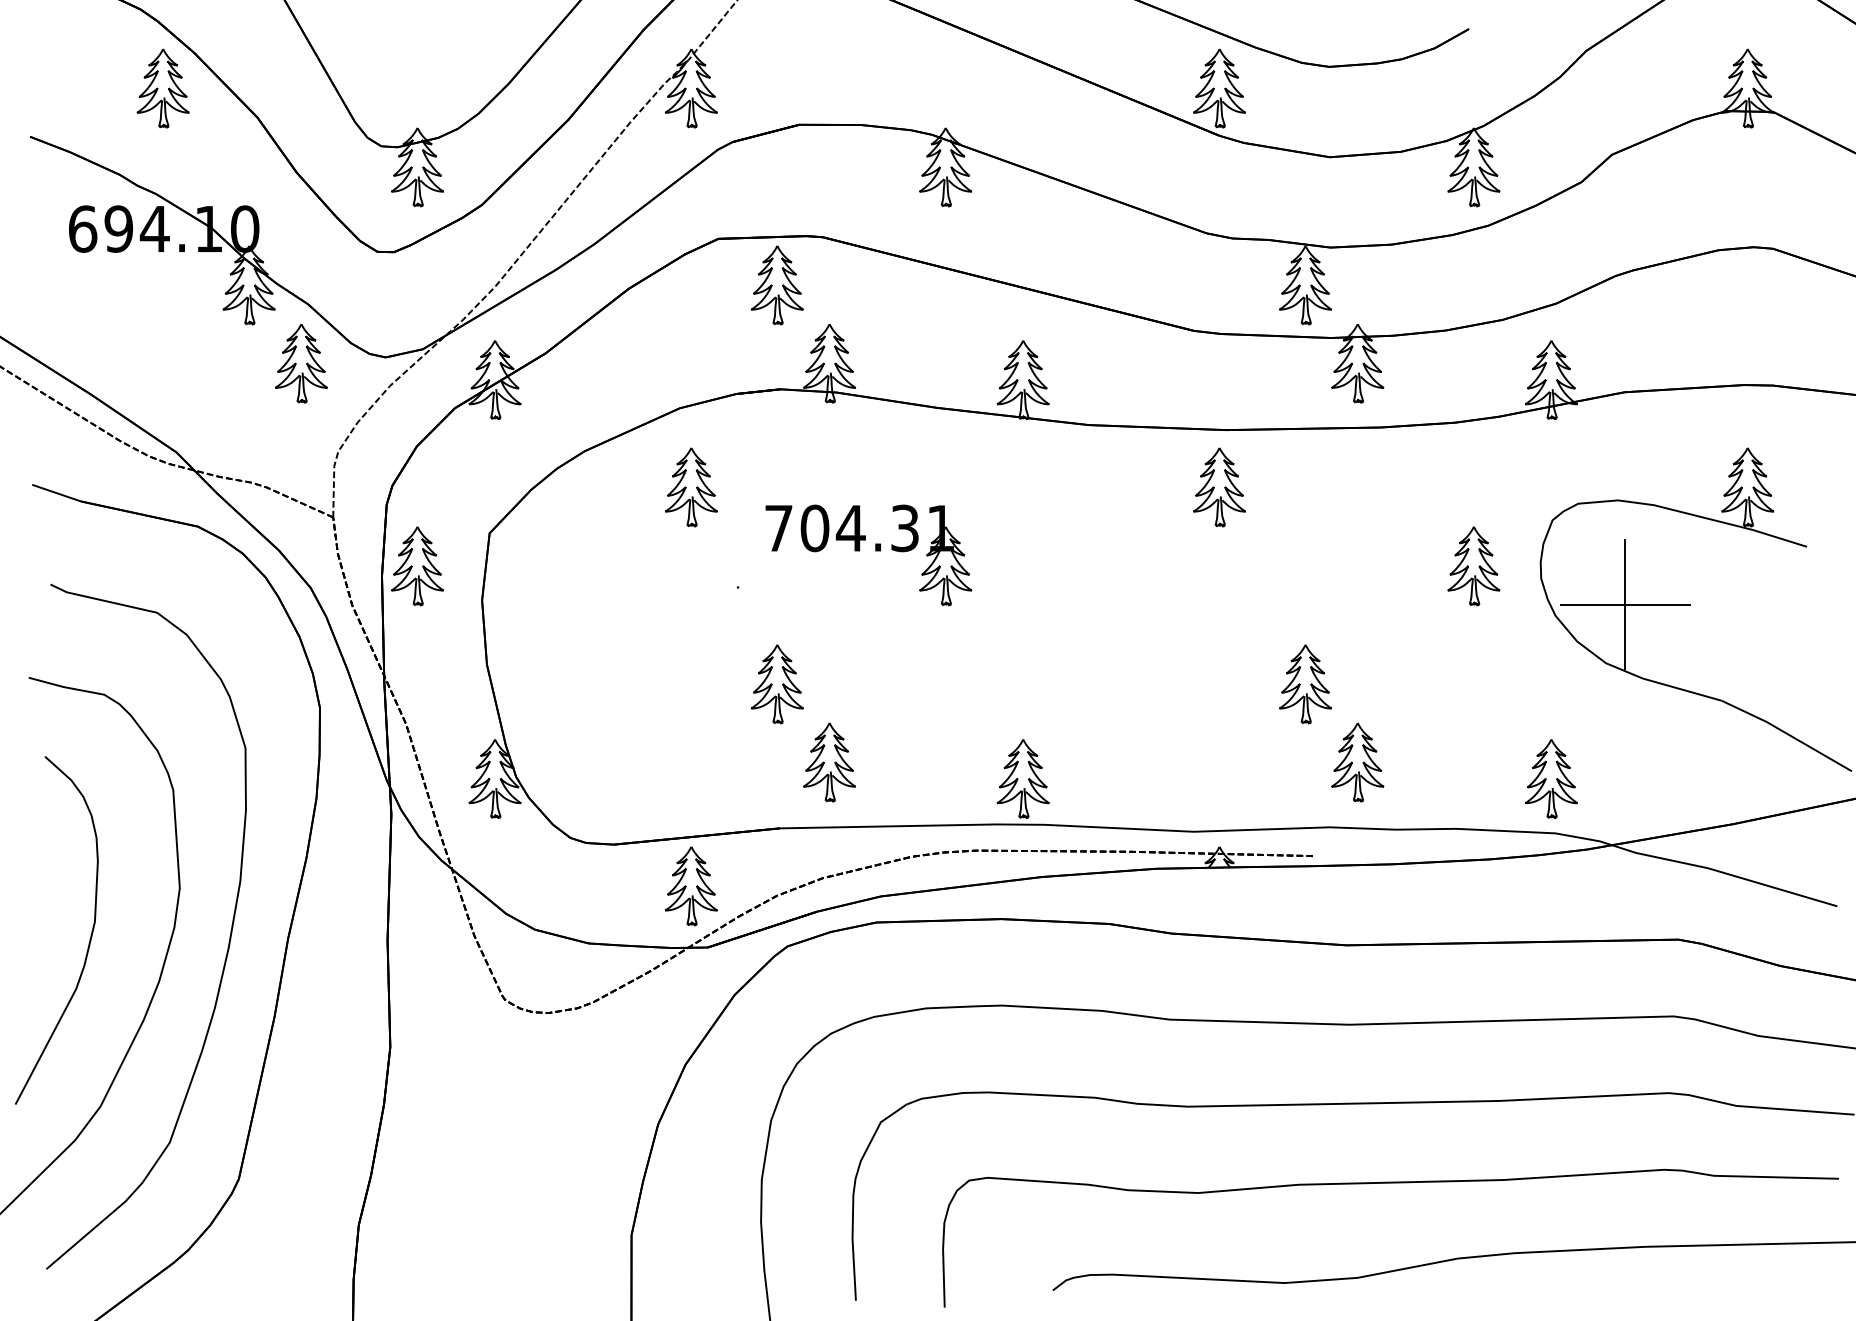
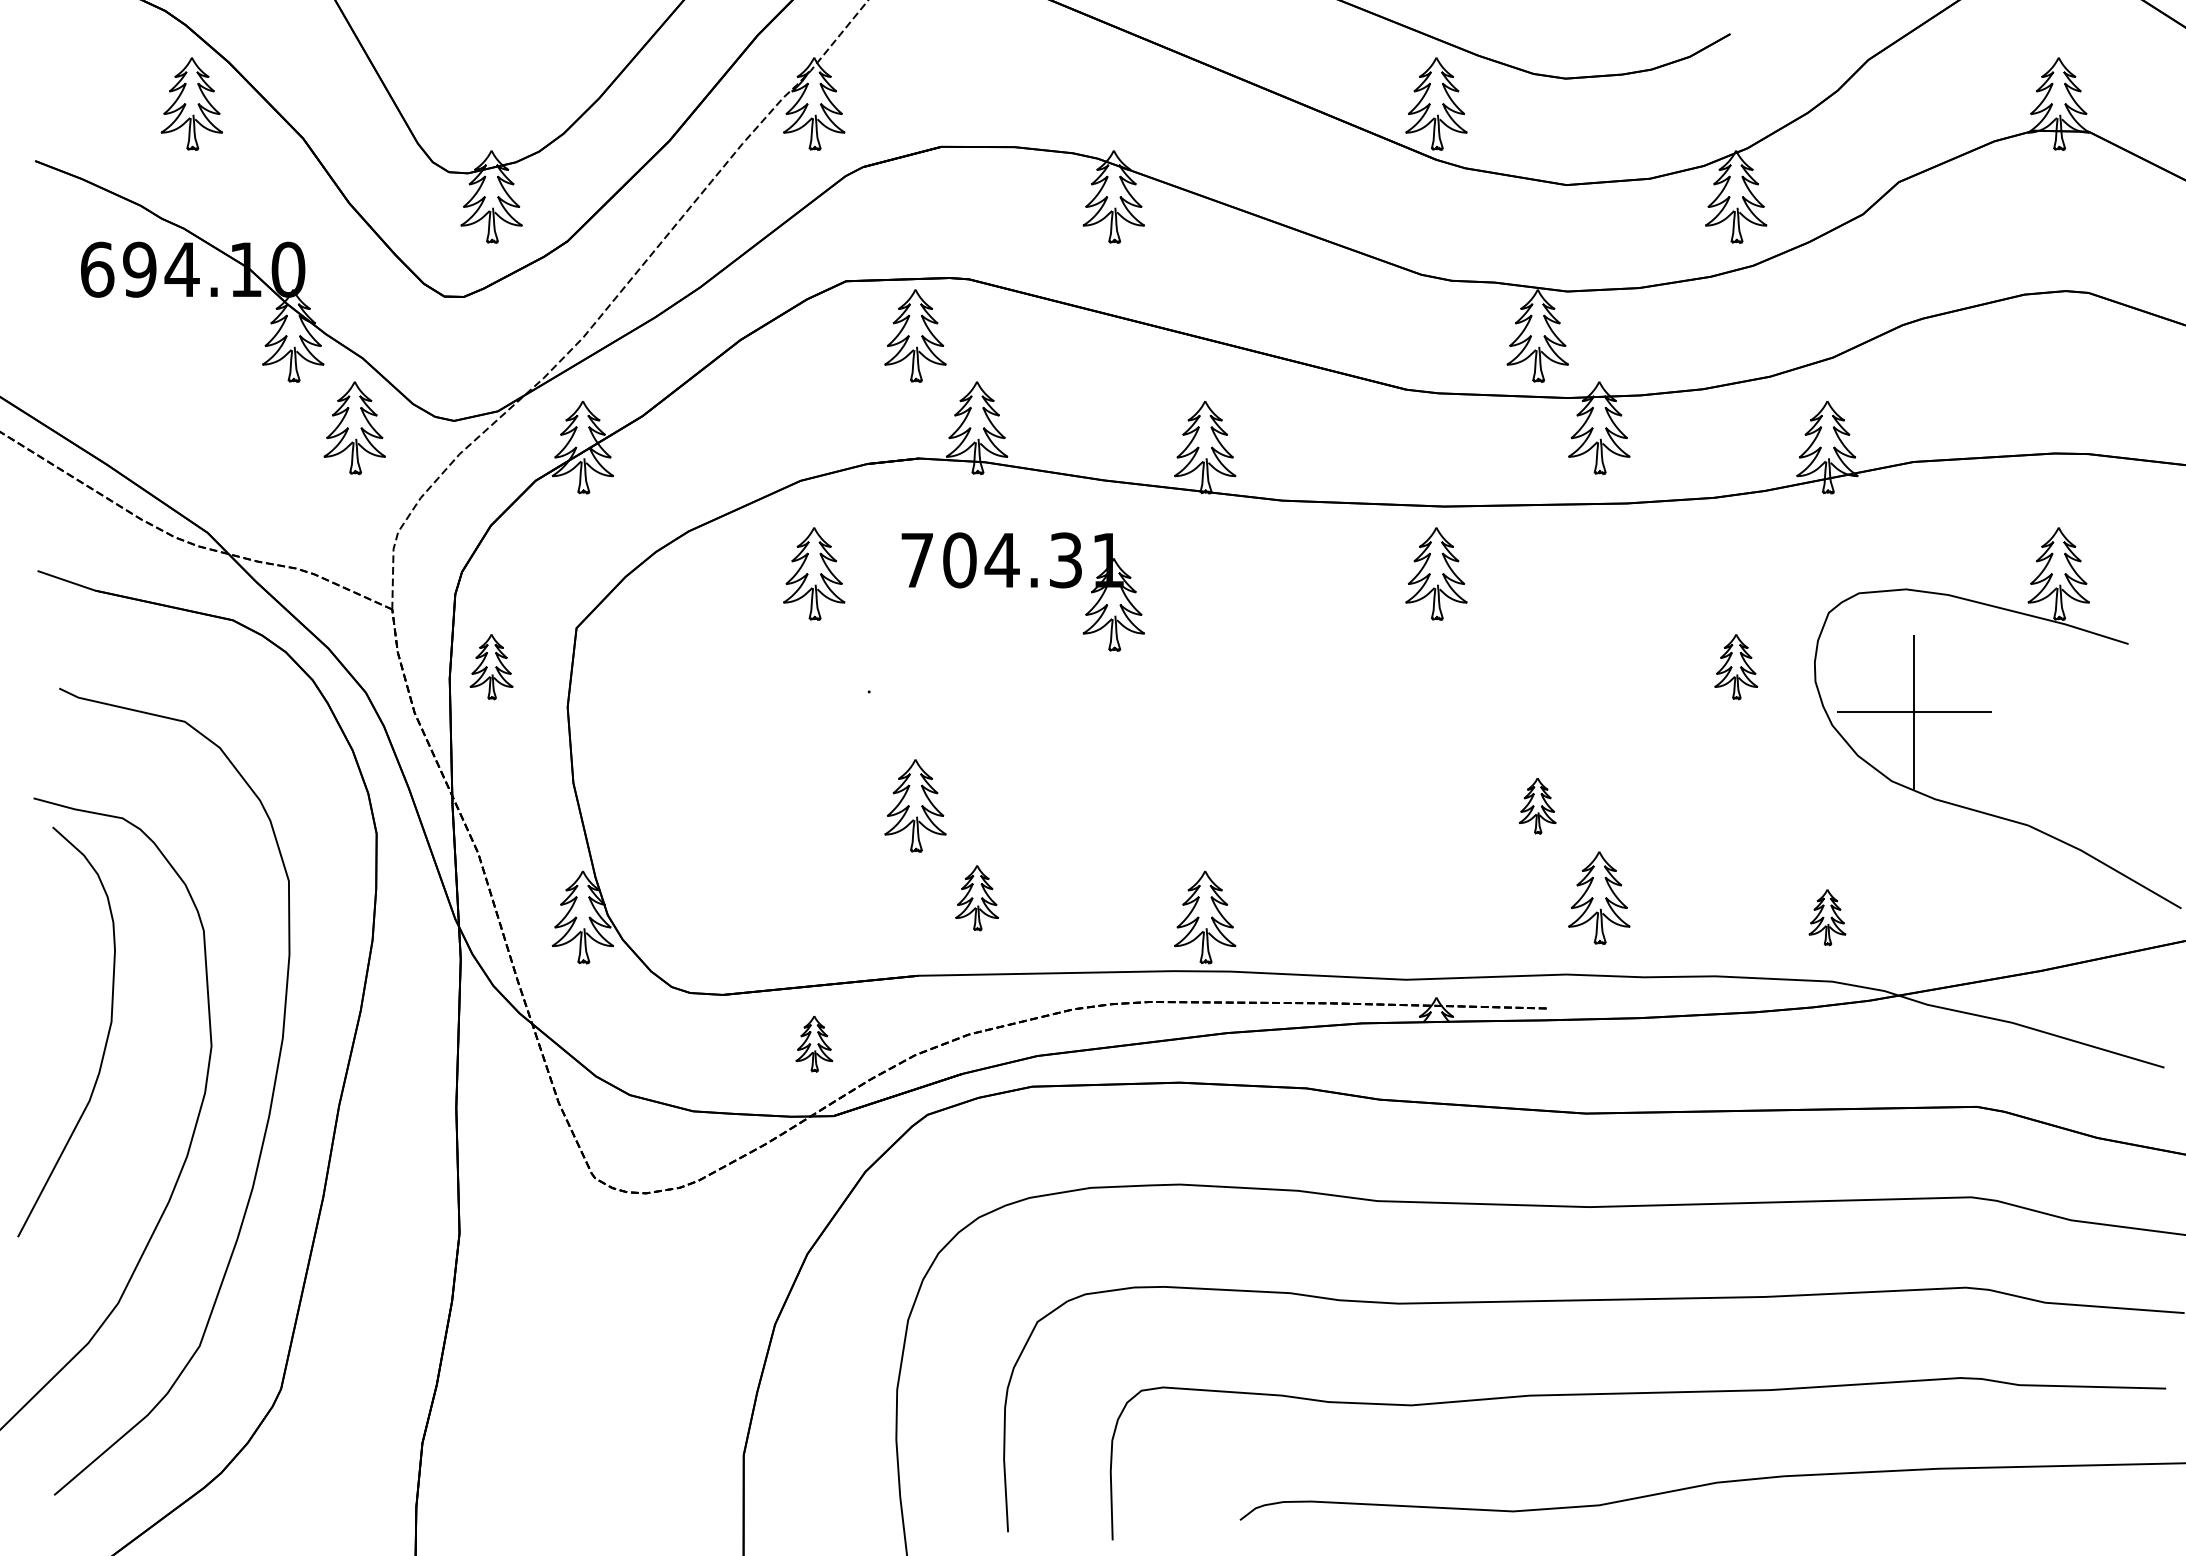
part: (874, 550) -> (1030, 586), moved
part: (417, 565) -> (491, 666), size x0.7
part: (1474, 565) -> (1736, 666), size x0.7
part: (1305, 683) -> (1537, 805), size x0.6
part: (829, 761) -> (977, 897), size x0.7
part: (1551, 778) -> (1827, 917), size x0.6
part: (691, 885) -> (814, 1043), size x0.6
curve: (89, 938) -> (105, 1041), moved

